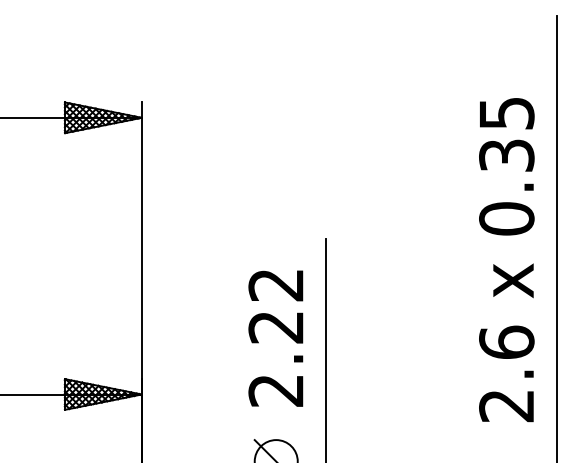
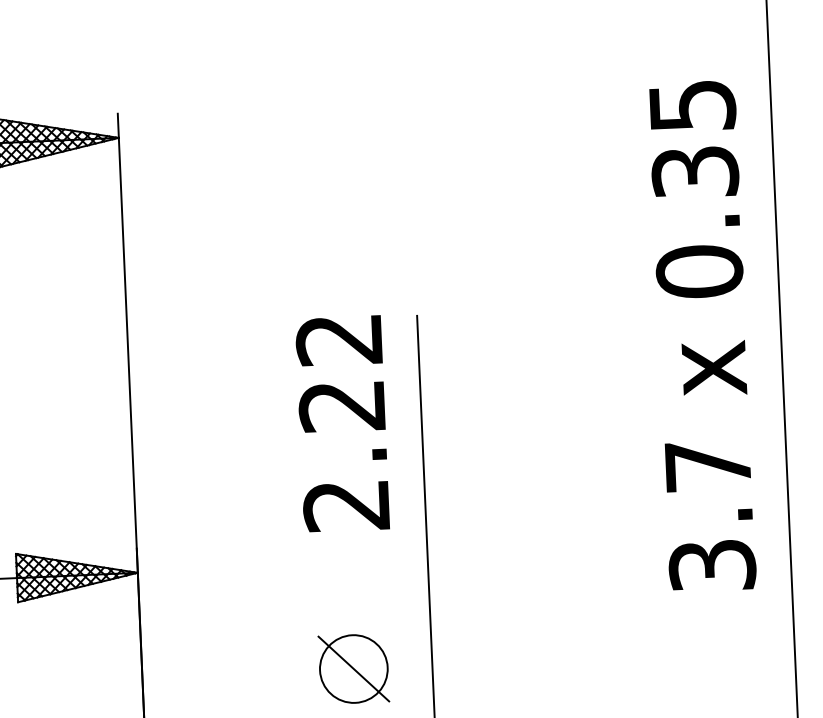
text: (275, 338) -> (341, 423), moved
text: (506, 373) -> (709, 514), 2.6 -> 3.7

